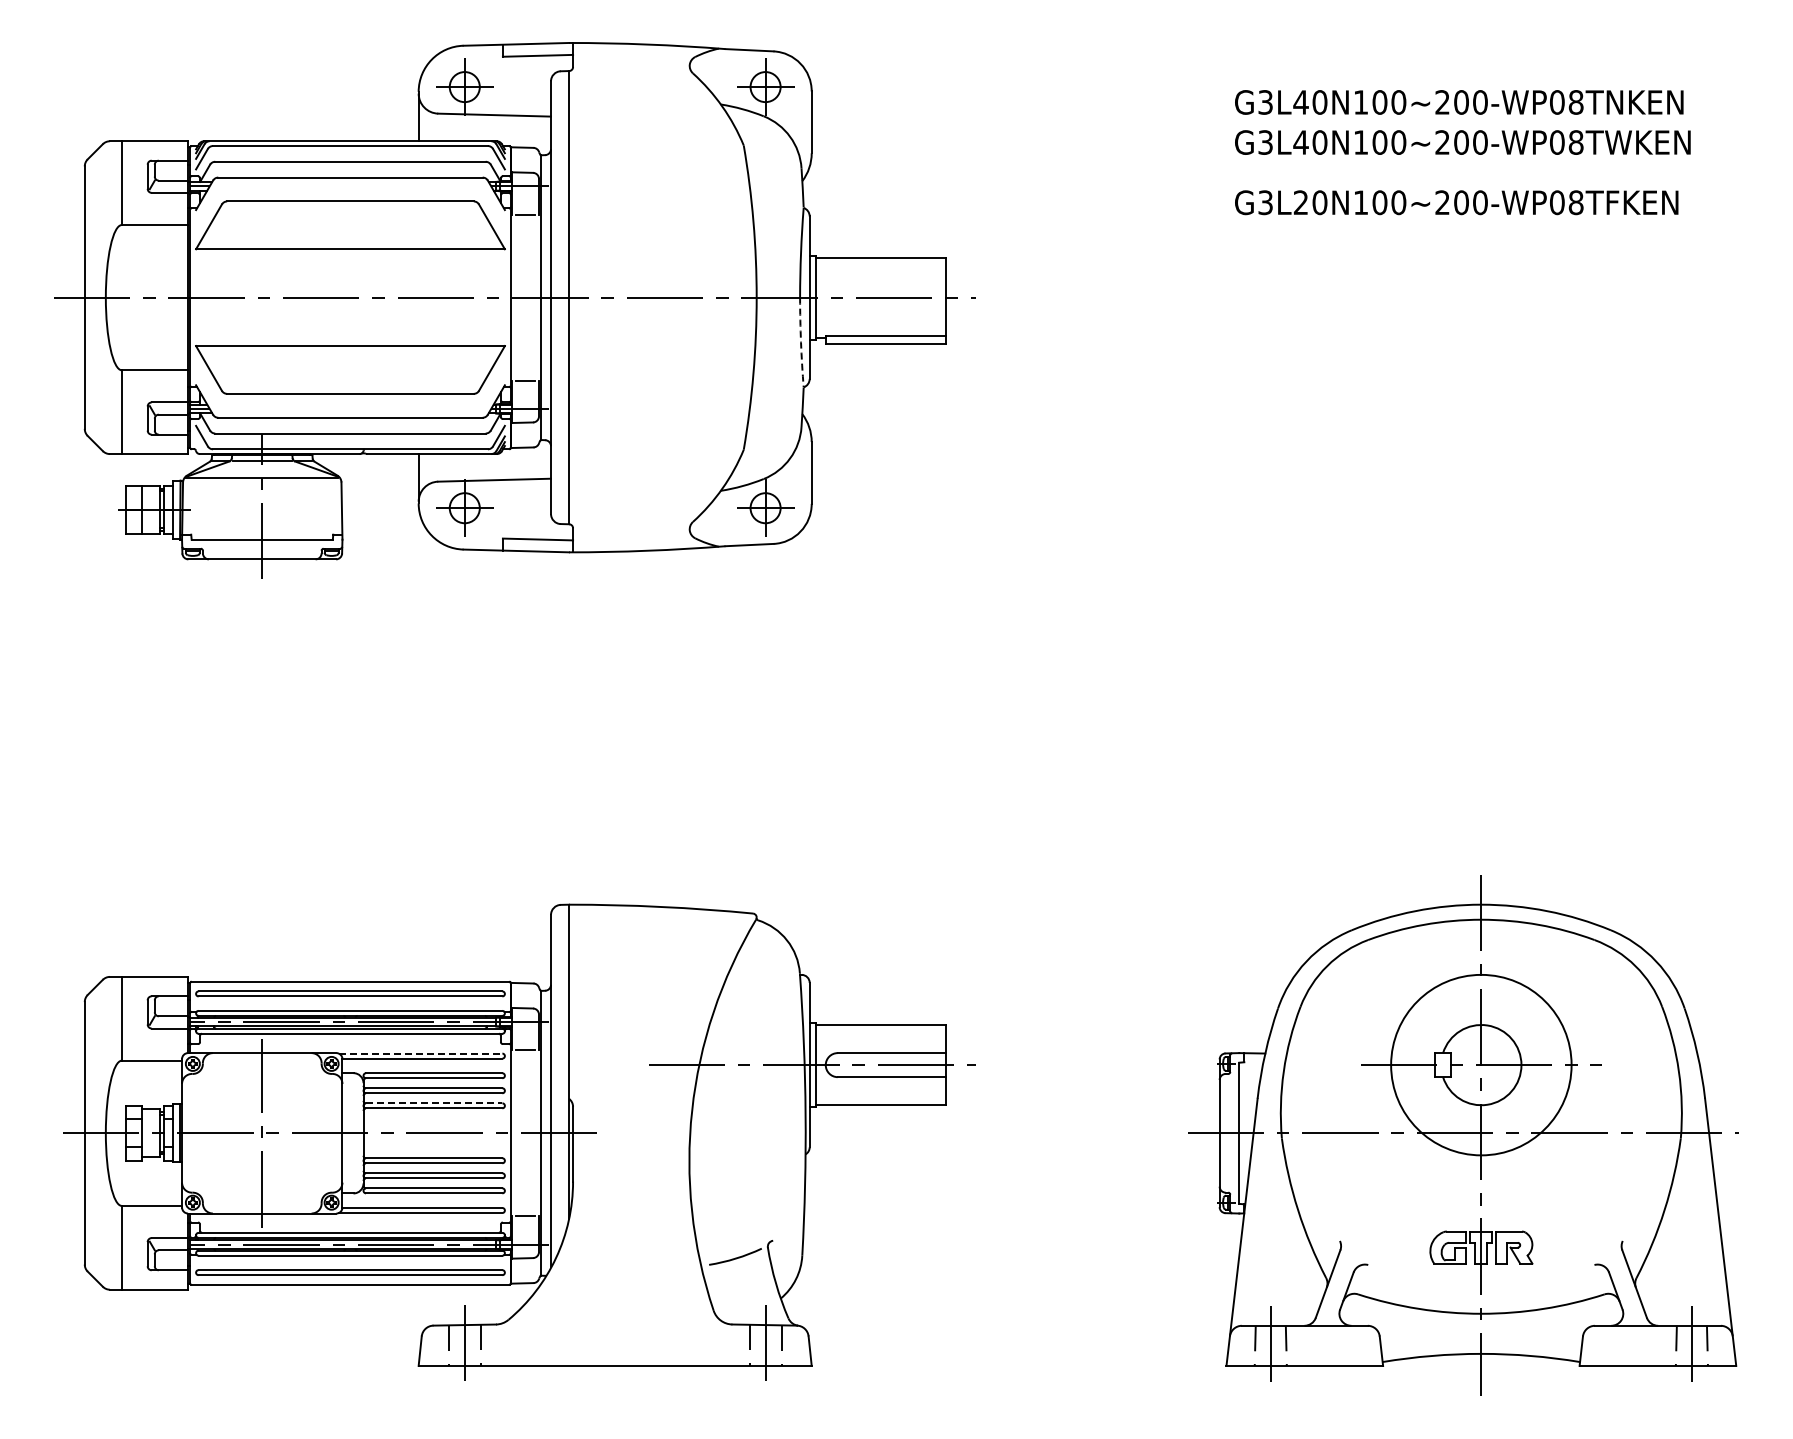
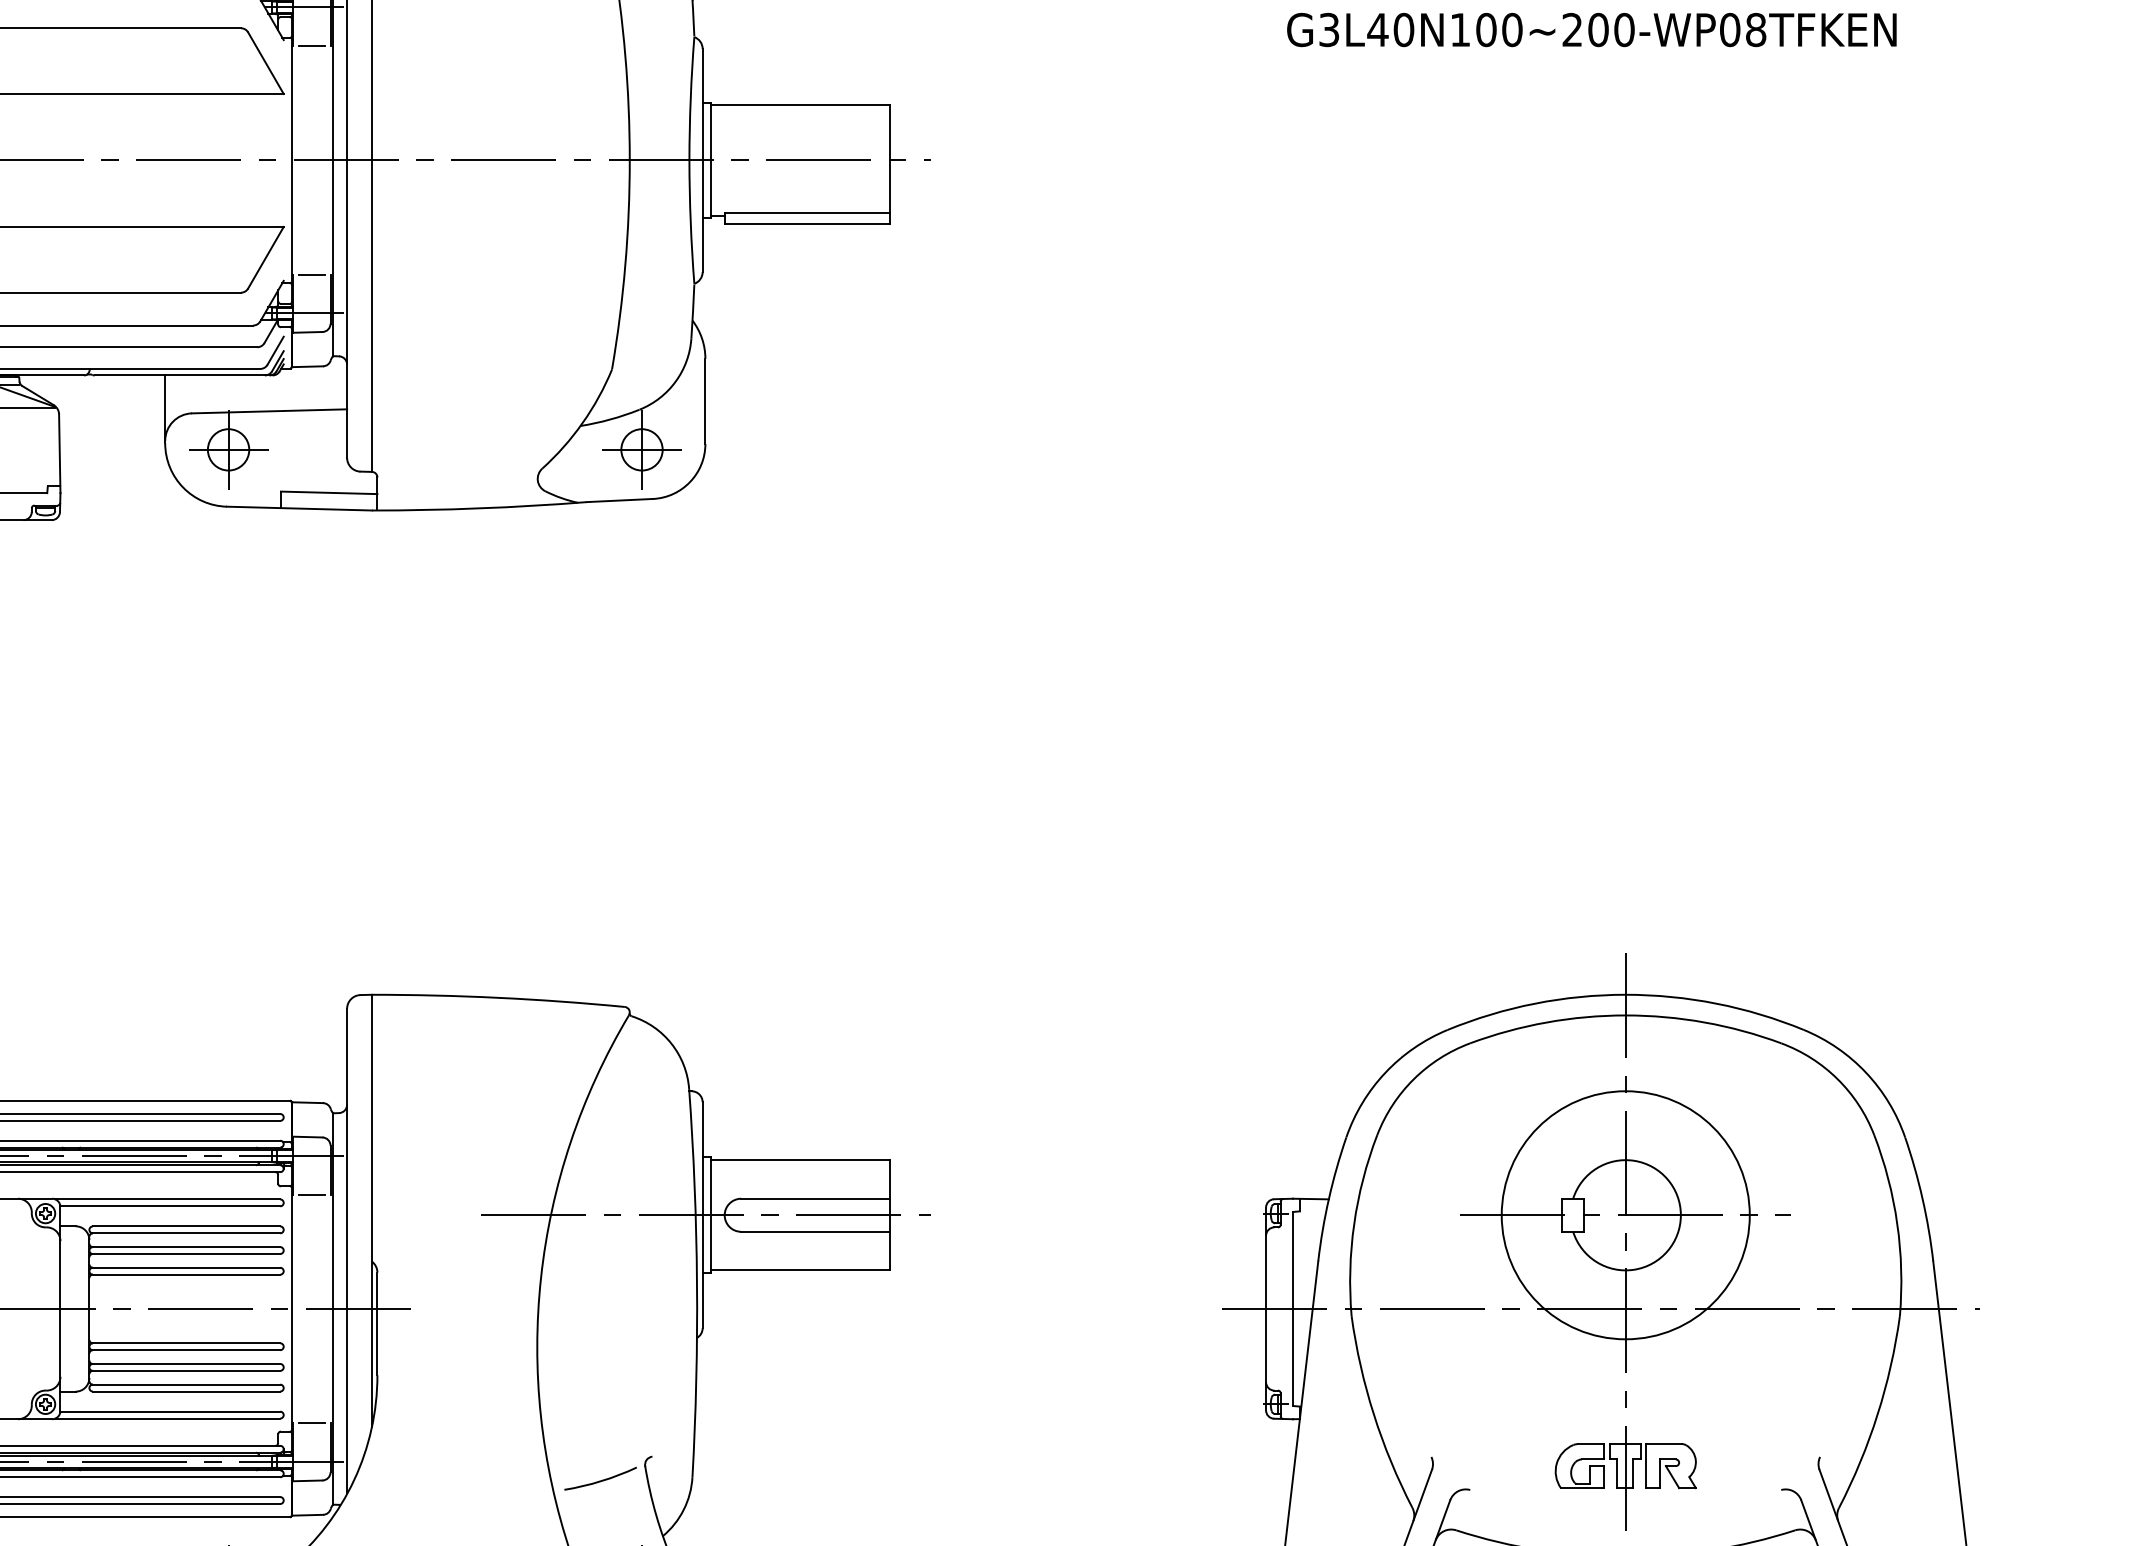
text: (1300, 202) -> (1377, 29), G3L20N100~200-WP08TFKEN -> G3L40N100~200-WP08TFKEN
arc: (801, 342) -> (691, 222), dashed -> solid
line: (420, 1053) -> (167, 1199), dashed -> solid
line: (434, 1103) -> (186, 1268), dashed -> solid

